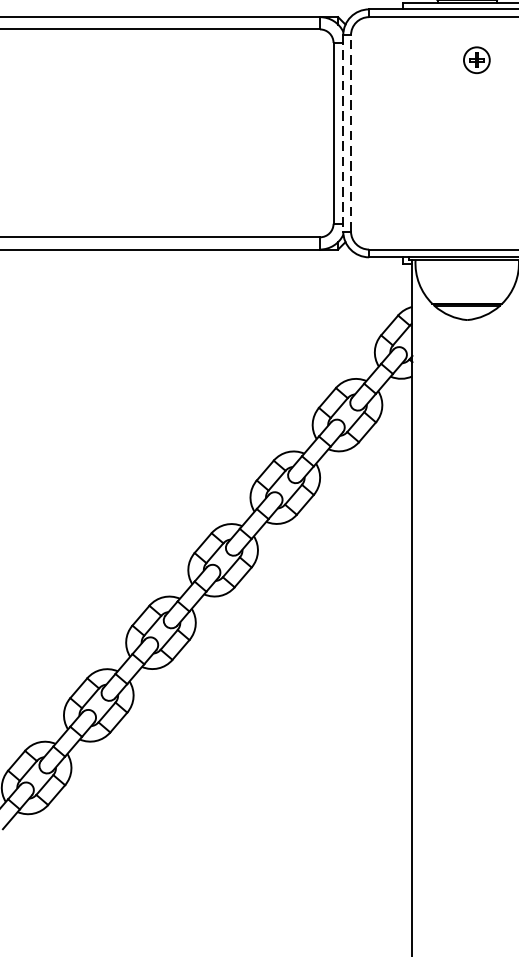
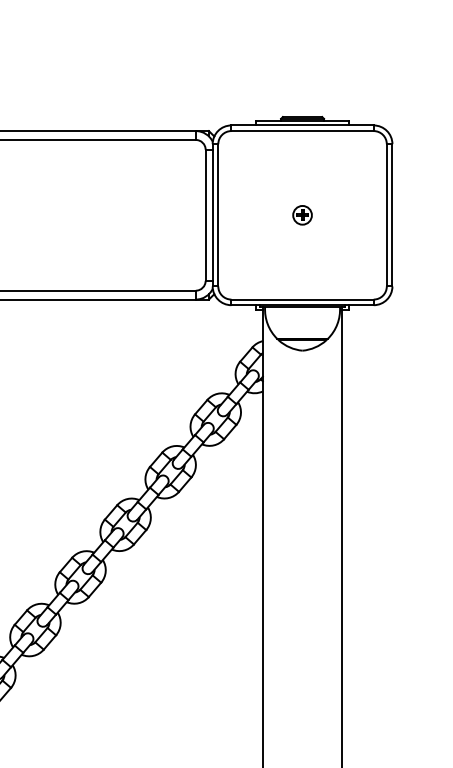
part: (476, 60) -> (302, 215), moved
line: (351, 132) -> (218, 214), dashed -> solid
line: (343, 133) -> (212, 215), dashed -> solid

